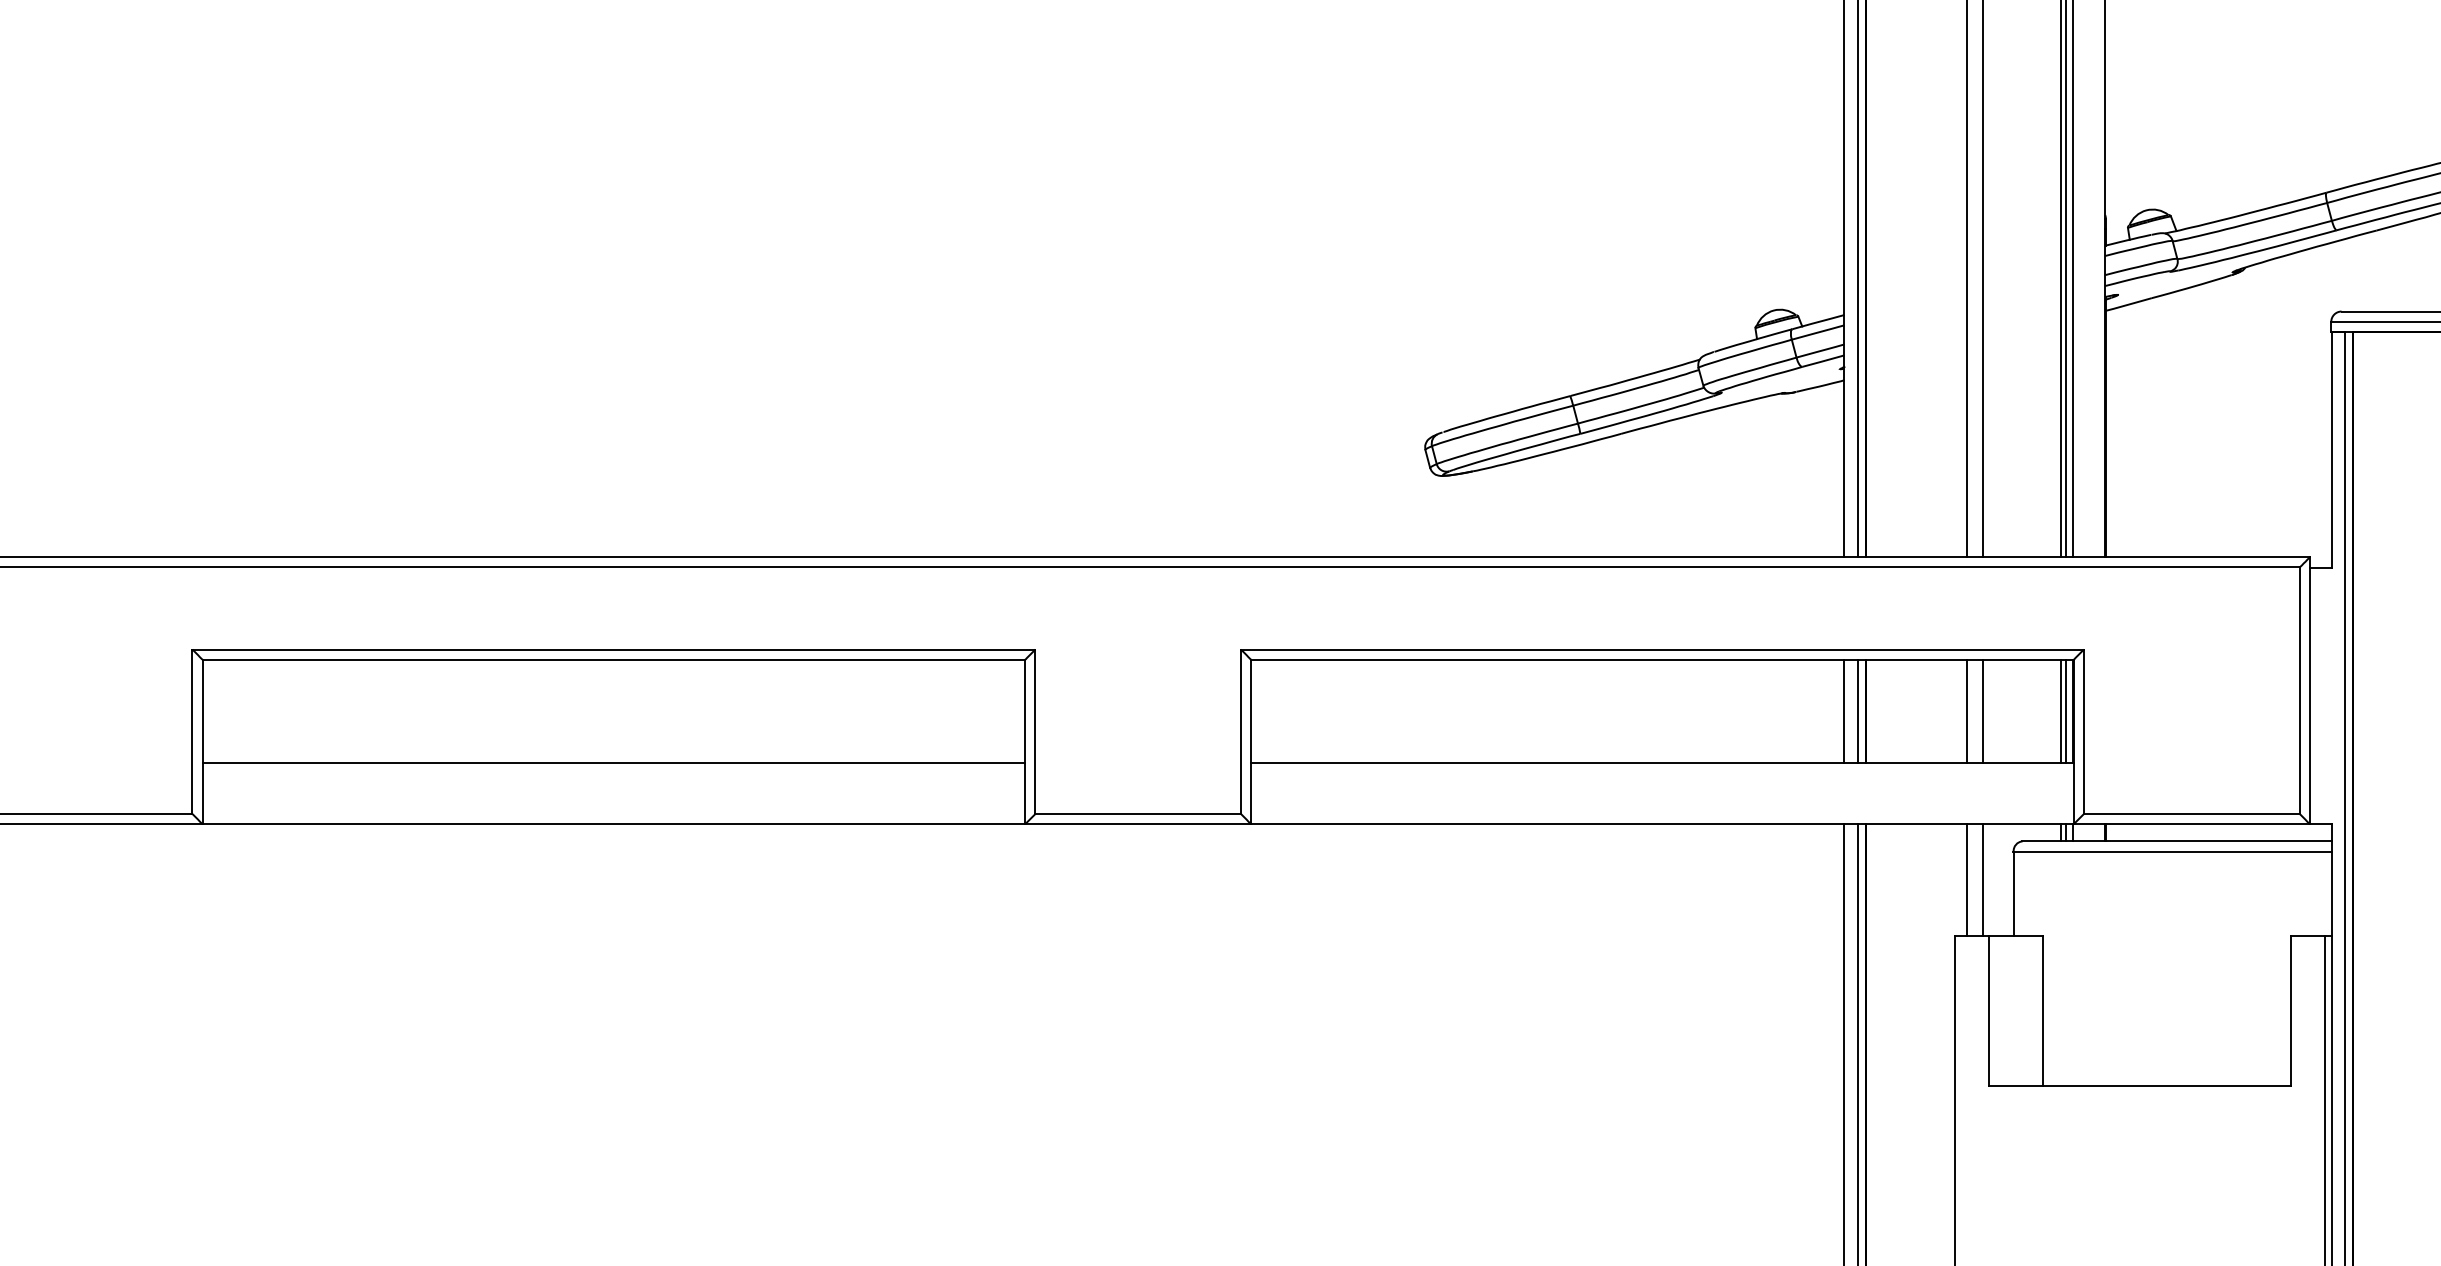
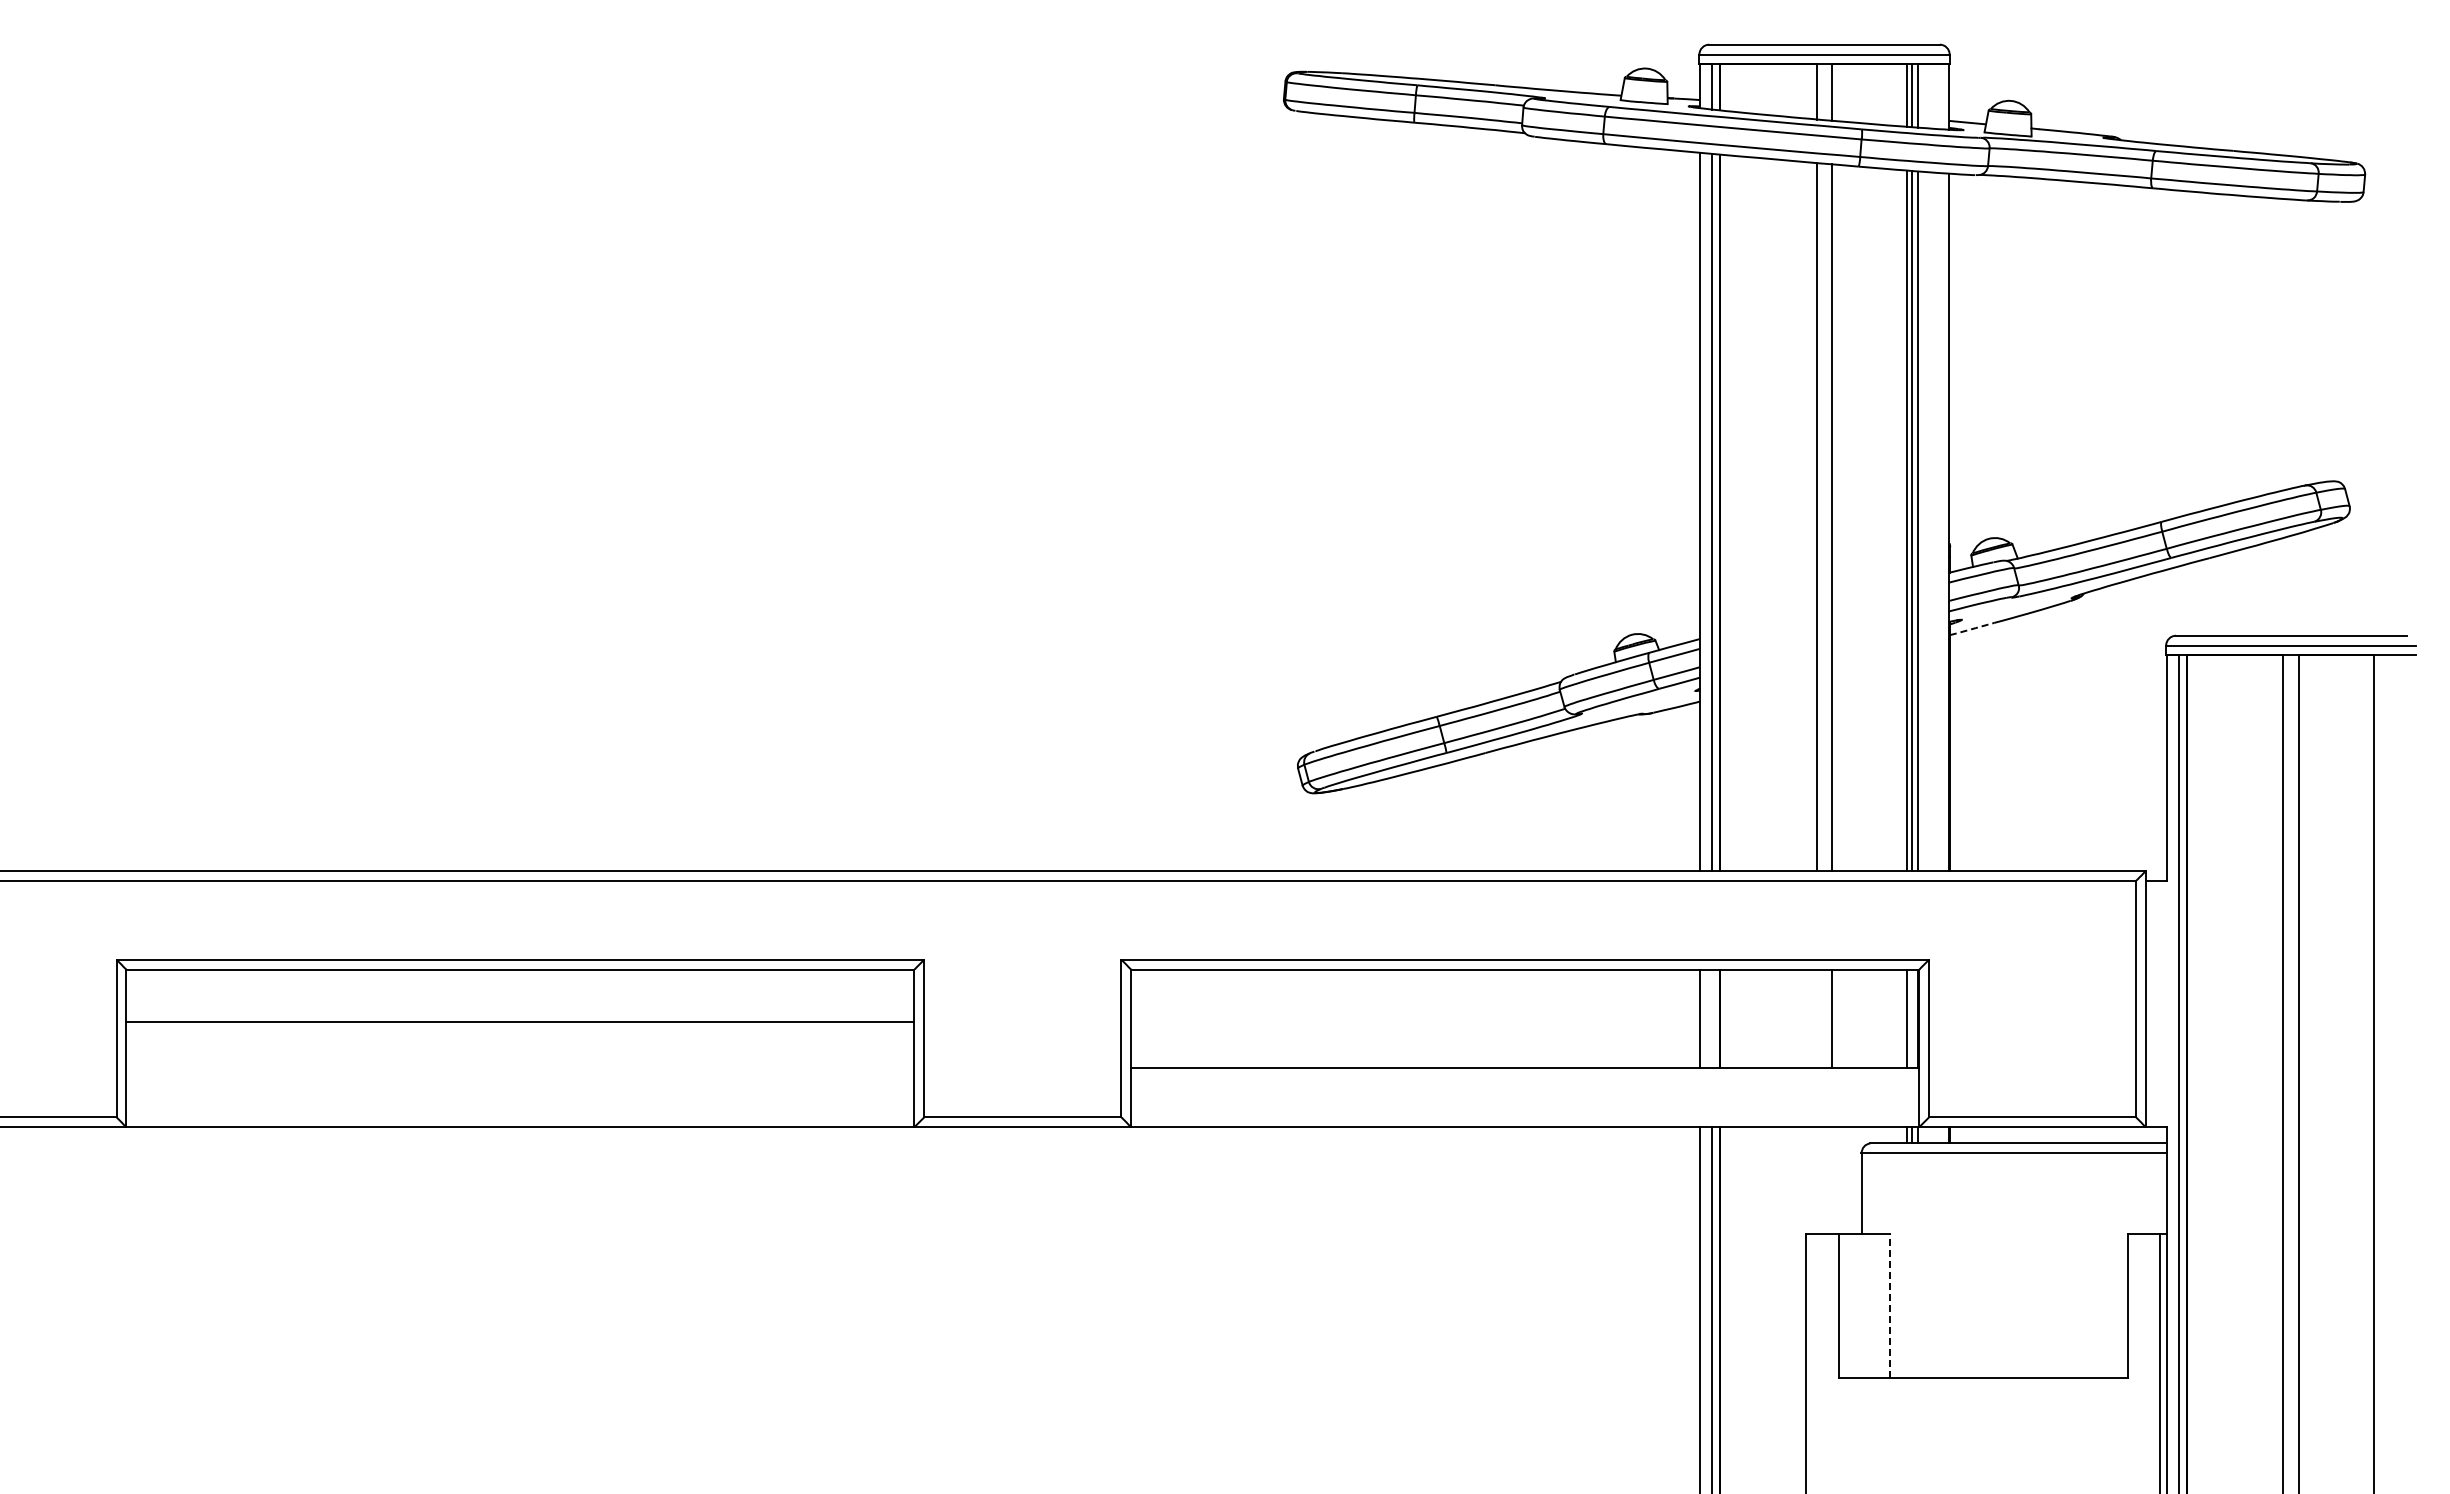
line: (2129, 305) -> (1972, 629), solid -> dashed
line: (1857, 710) -> (1712, 1018), removed
line: (1966, 710) -> (1816, 1018), removed
line: (2066, 710) -> (1912, 1018), removed
line: (614, 763) -> (520, 1022), moved
line: (1966, 879) -> (1816, 1180), removed
line: (1983, 879) -> (1832, 1180), removed
line: (2042, 1011) -> (1889, 1306), solid -> dashed

